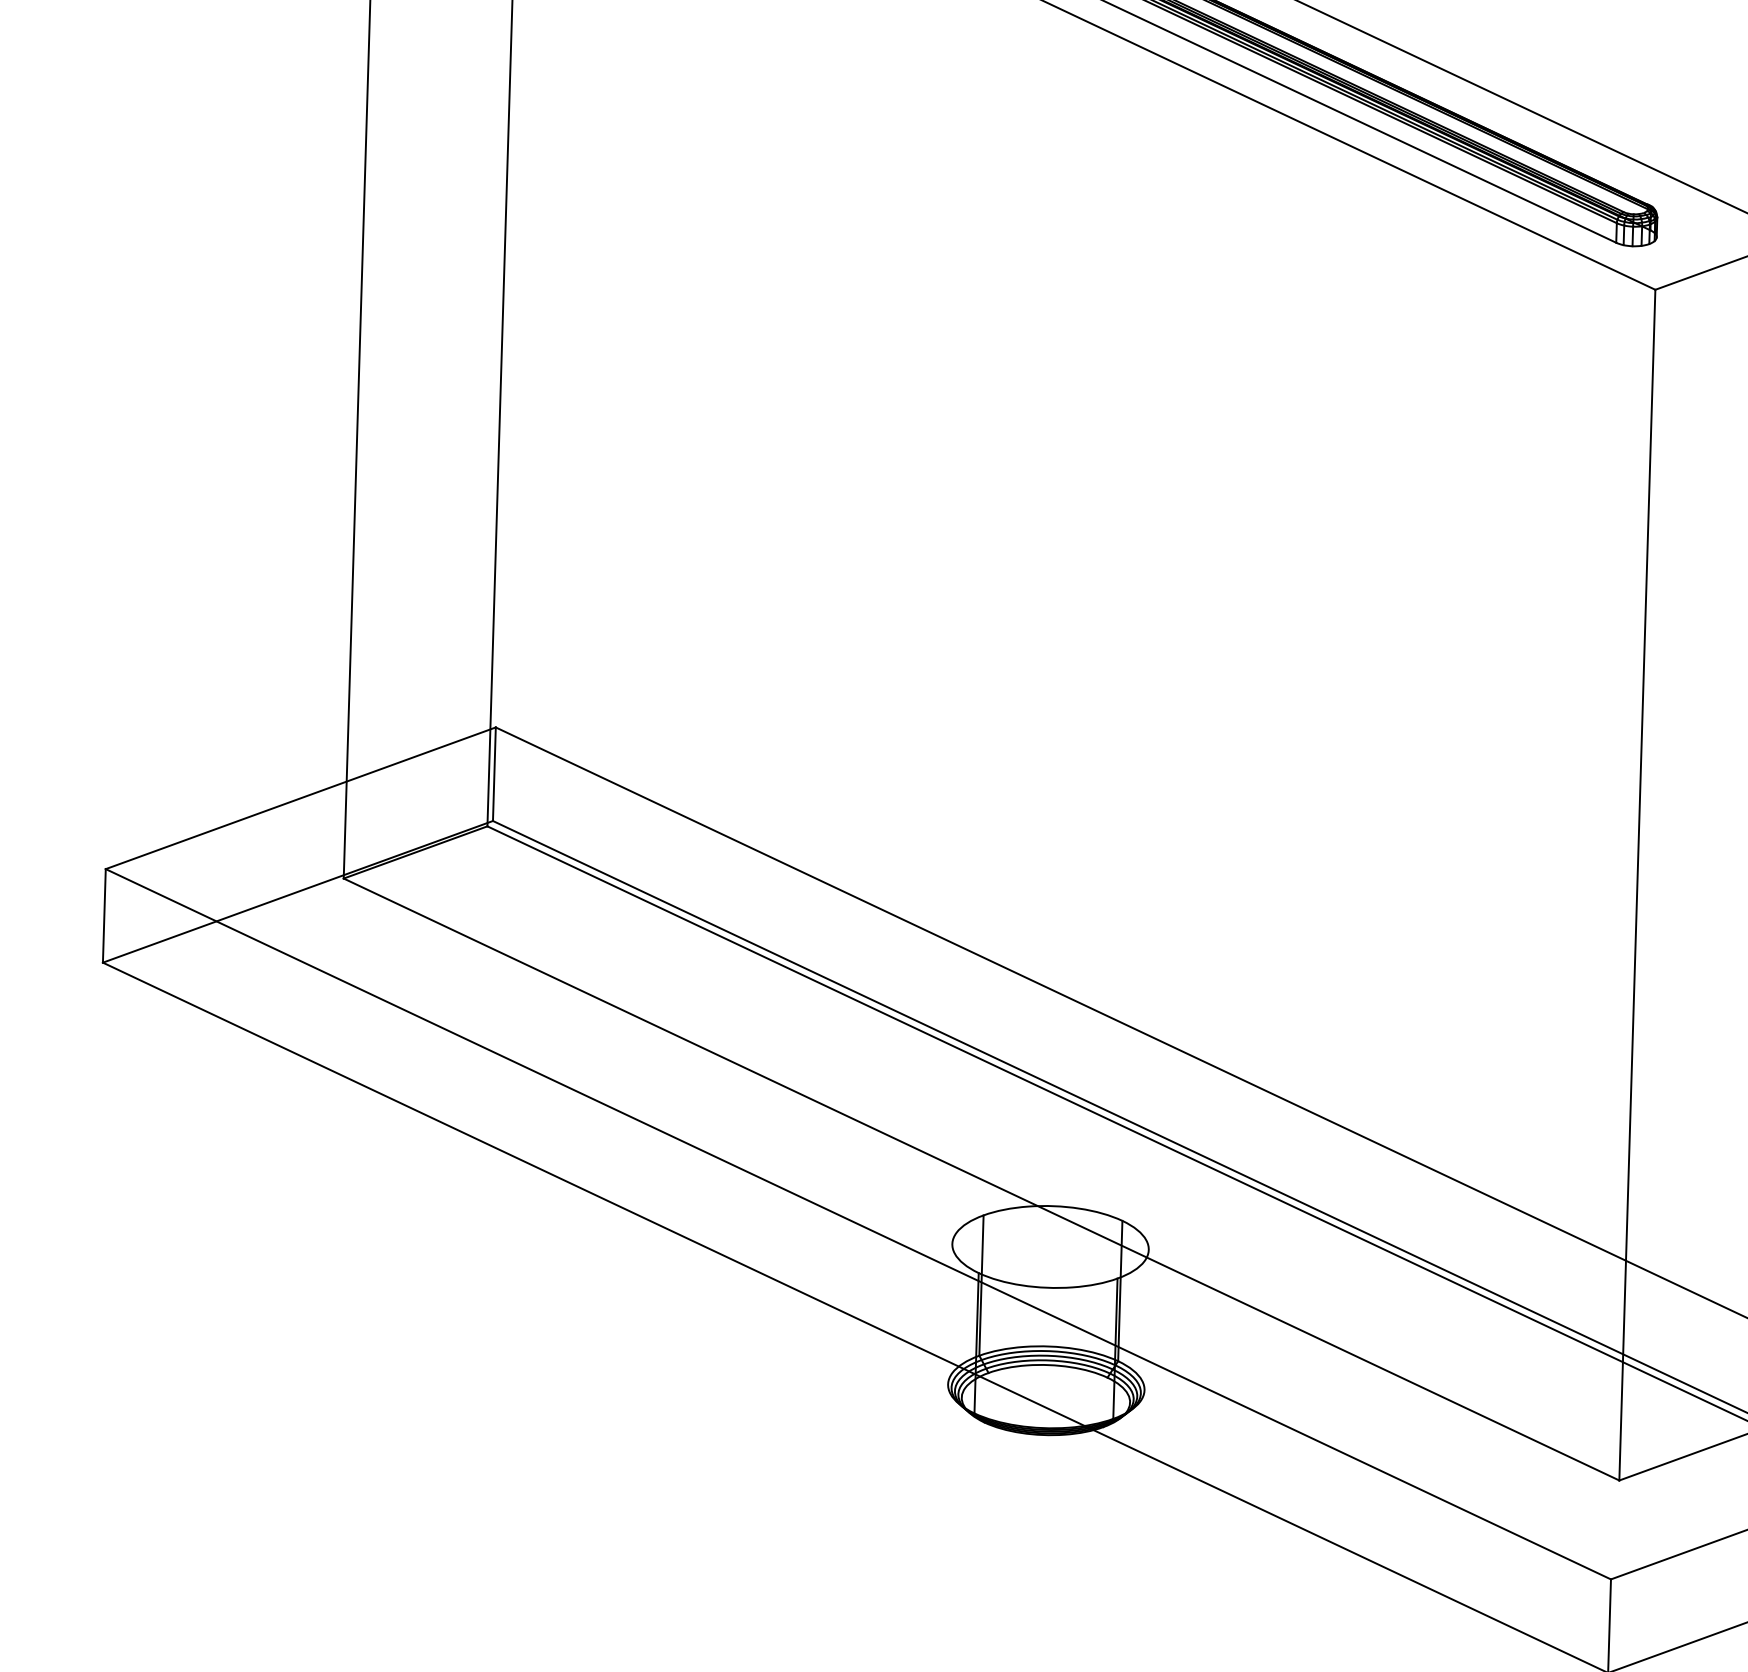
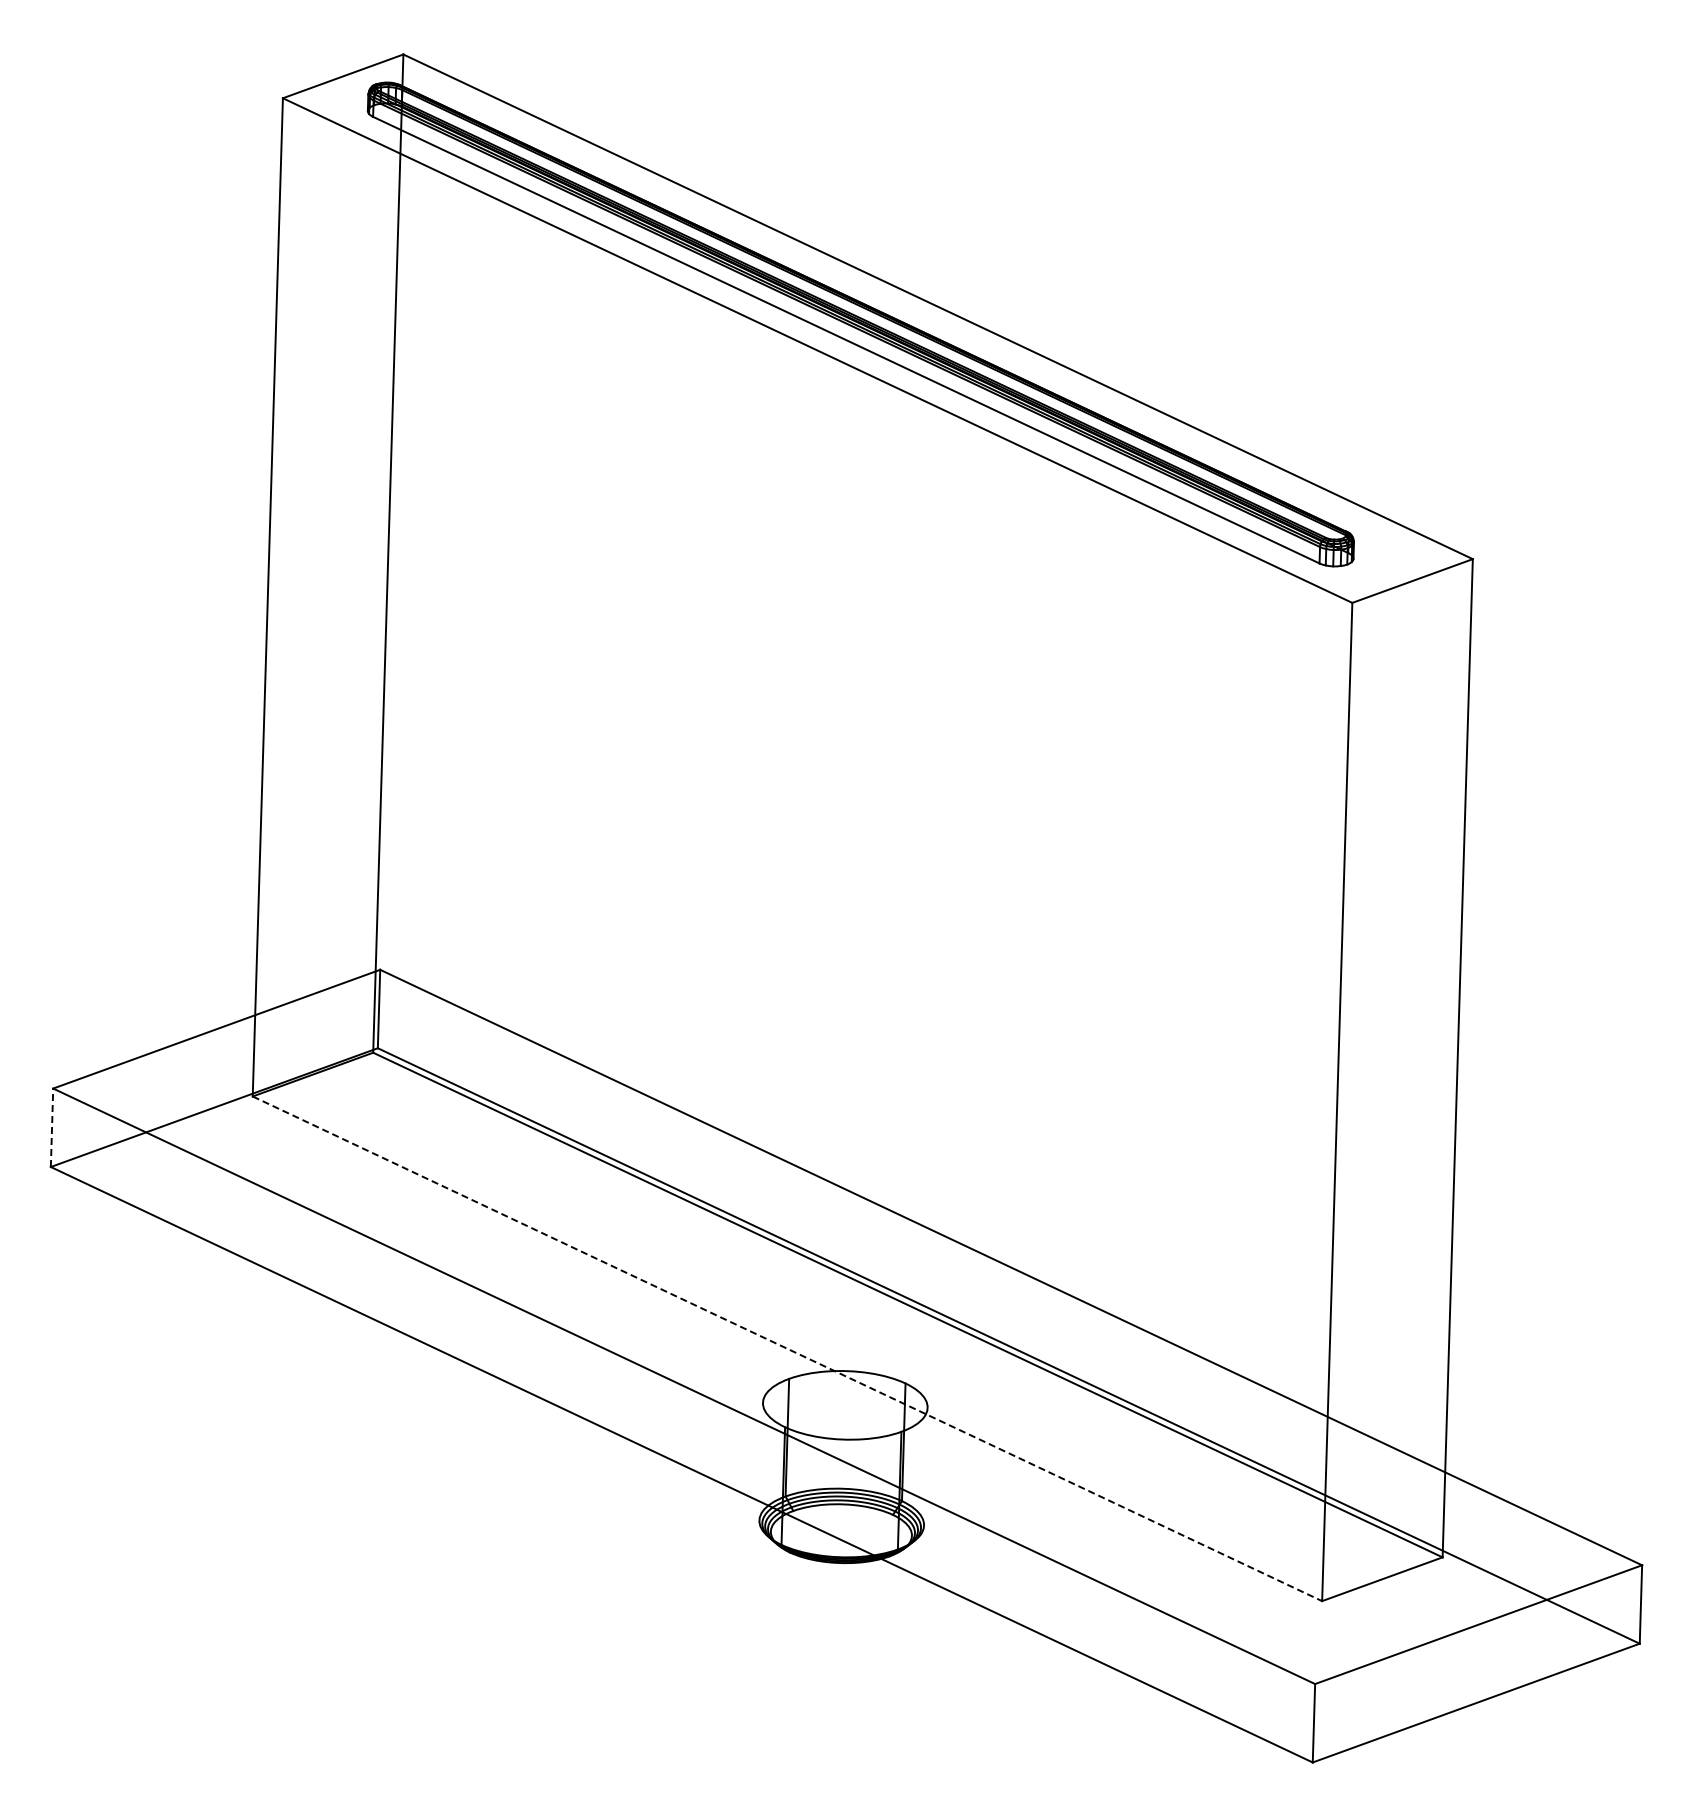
line: (104, 915) -> (52, 1127), solid -> dashed
line: (981, 1180) -> (787, 1349), solid -> dashed

